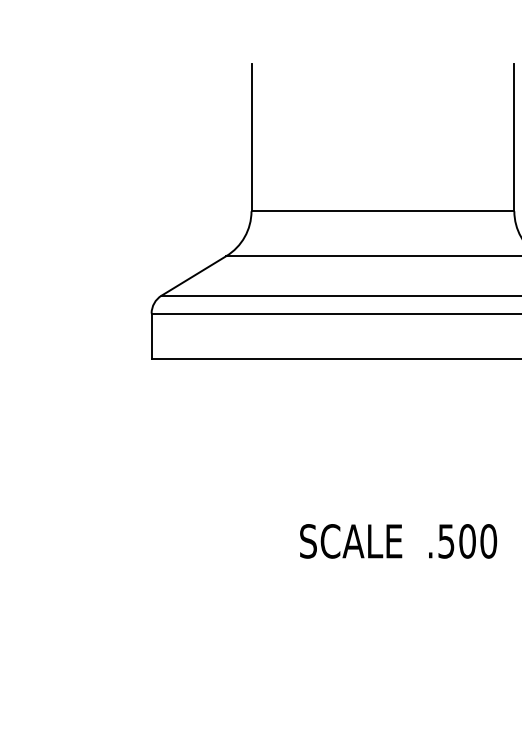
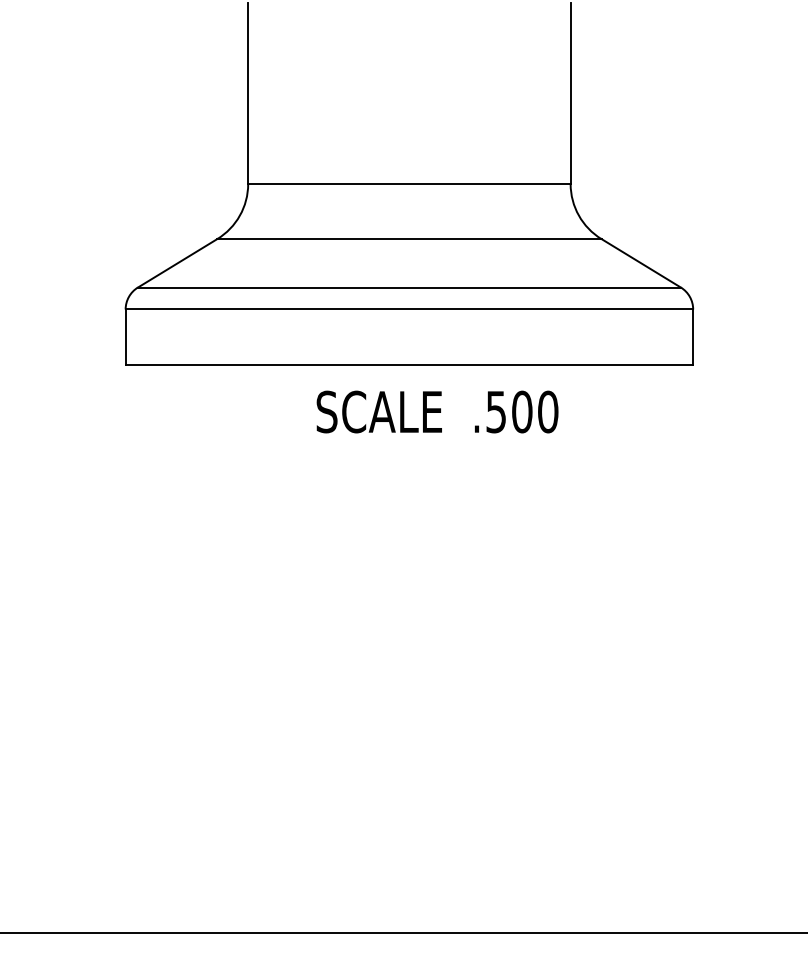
text: (398, 540) -> (437, 411), moved

